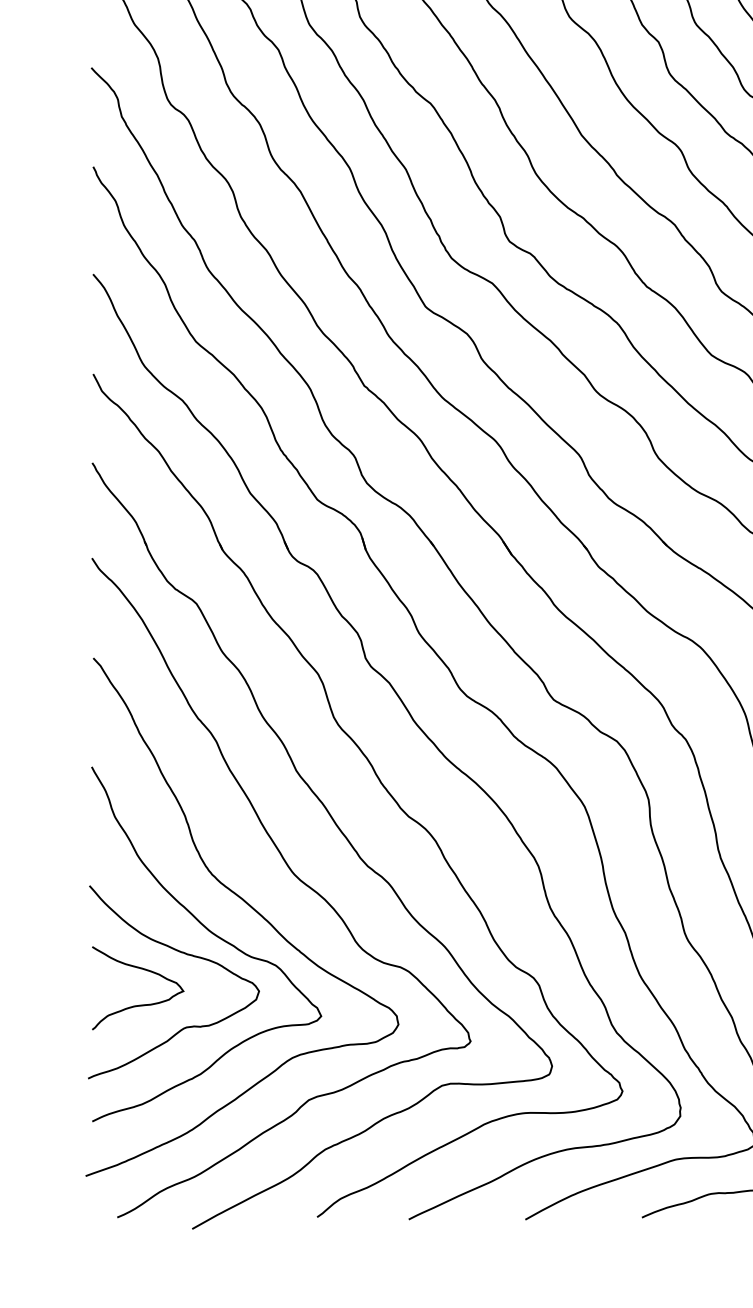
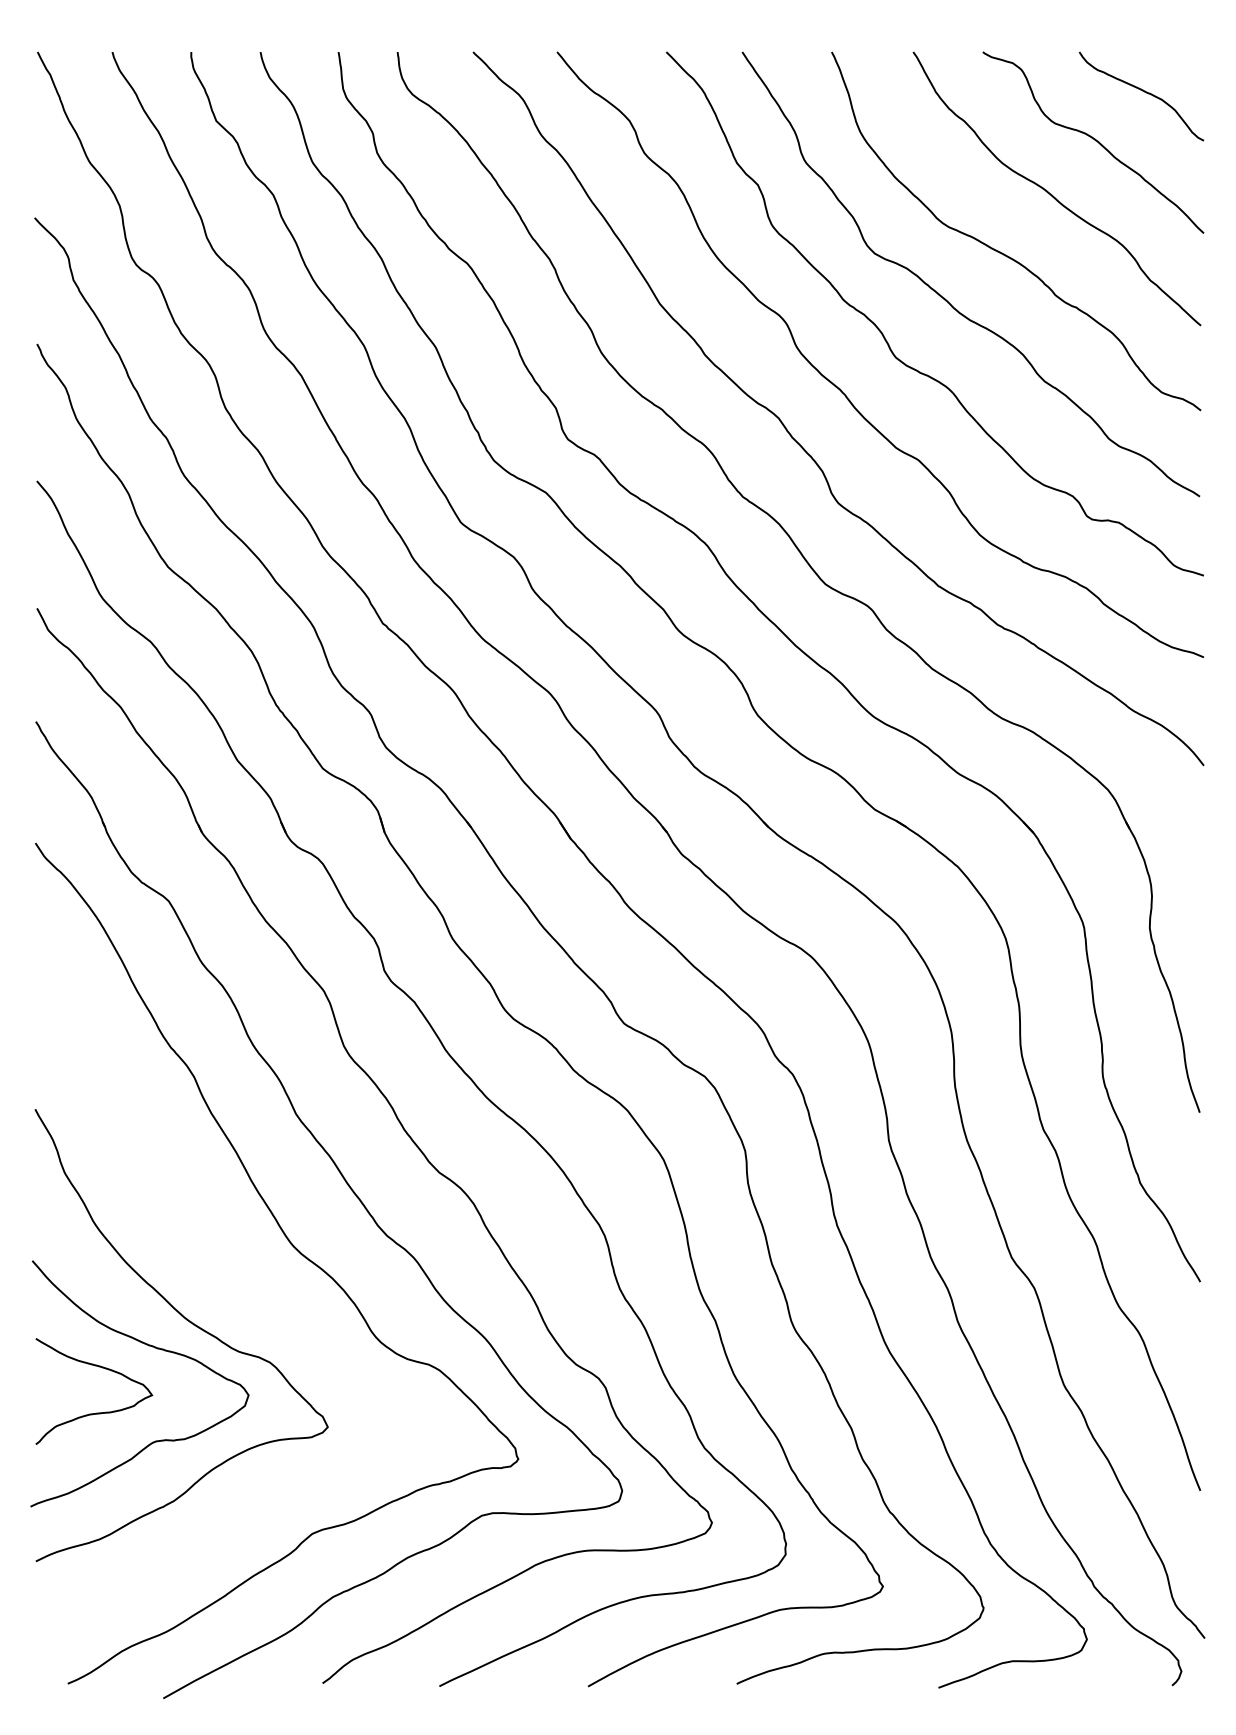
curve: (249, 906) -> (236, 1287), removed

